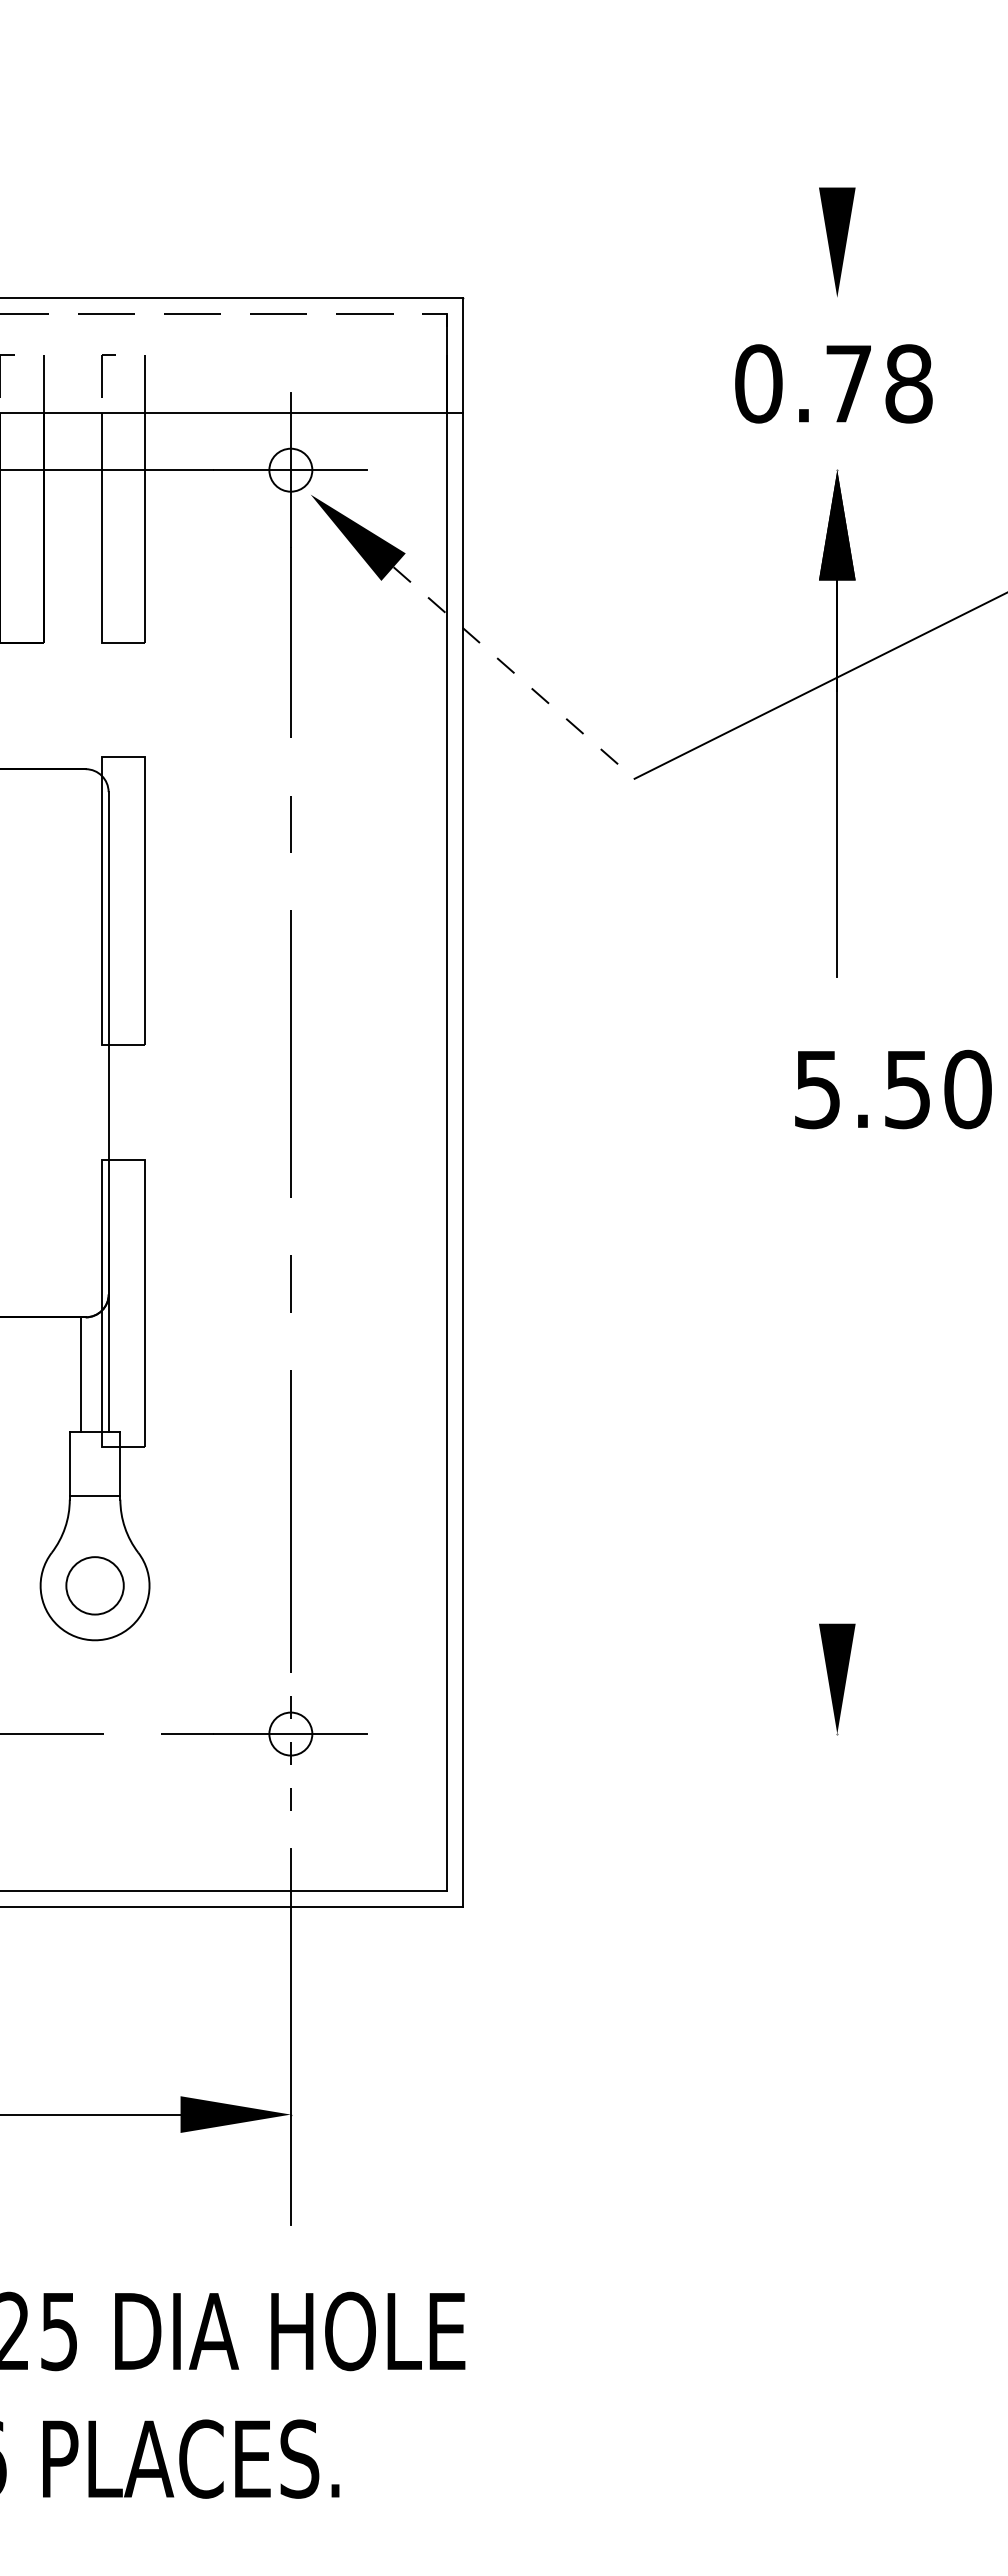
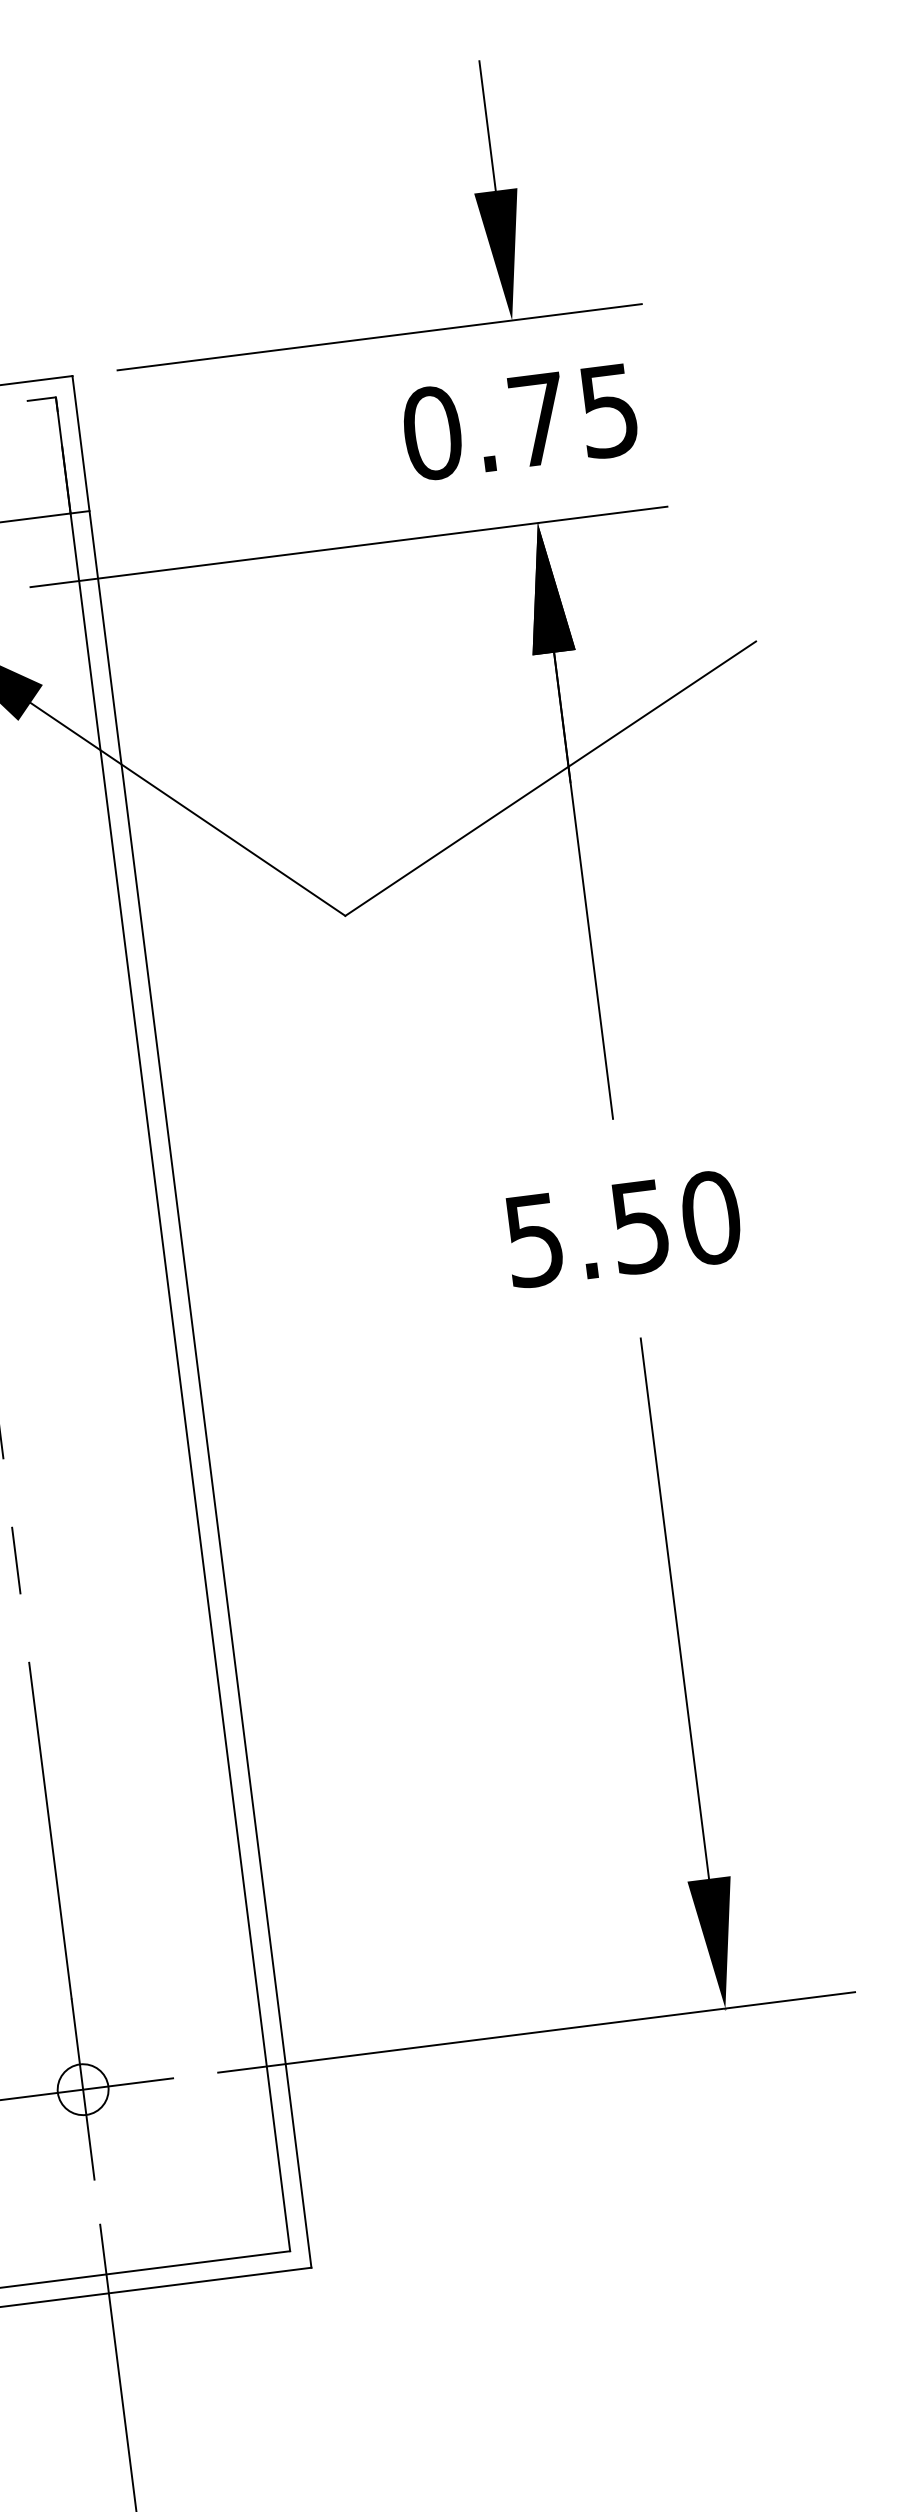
line: (837, 132) -> (487, 126), added
line: (724, 297) -> (379, 336), added
text: (908, 383) -> (608, 410), 0.78 -> 0.75
line: (676, 470) -> (348, 547), added
line: (514, 673) -> (188, 809), dashed -> solid
text: (893, 1089) -> (623, 1229), moved
line: (837, 1393) -> (675, 1608), added
line: (290, 1733) -> (82, 2089), dashed -> solid
line: (676, 1734) -> (536, 2032), added

